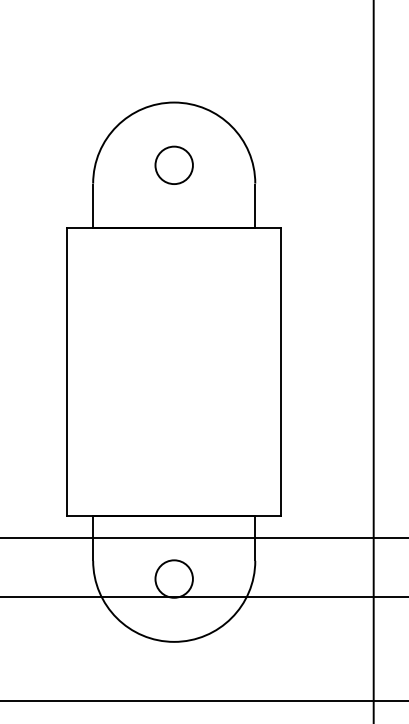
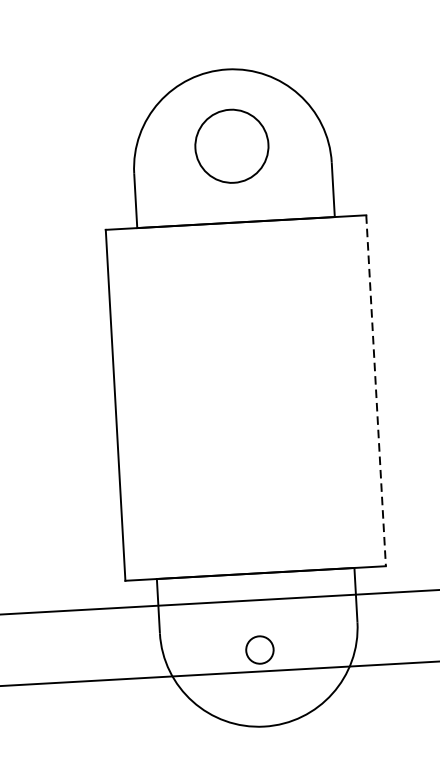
circle: (173, 164) -> (230, 144), size x1.6
line: (281, 372) -> (376, 391), solid -> dashed
circle: (173, 578) -> (259, 649), size x0.6

